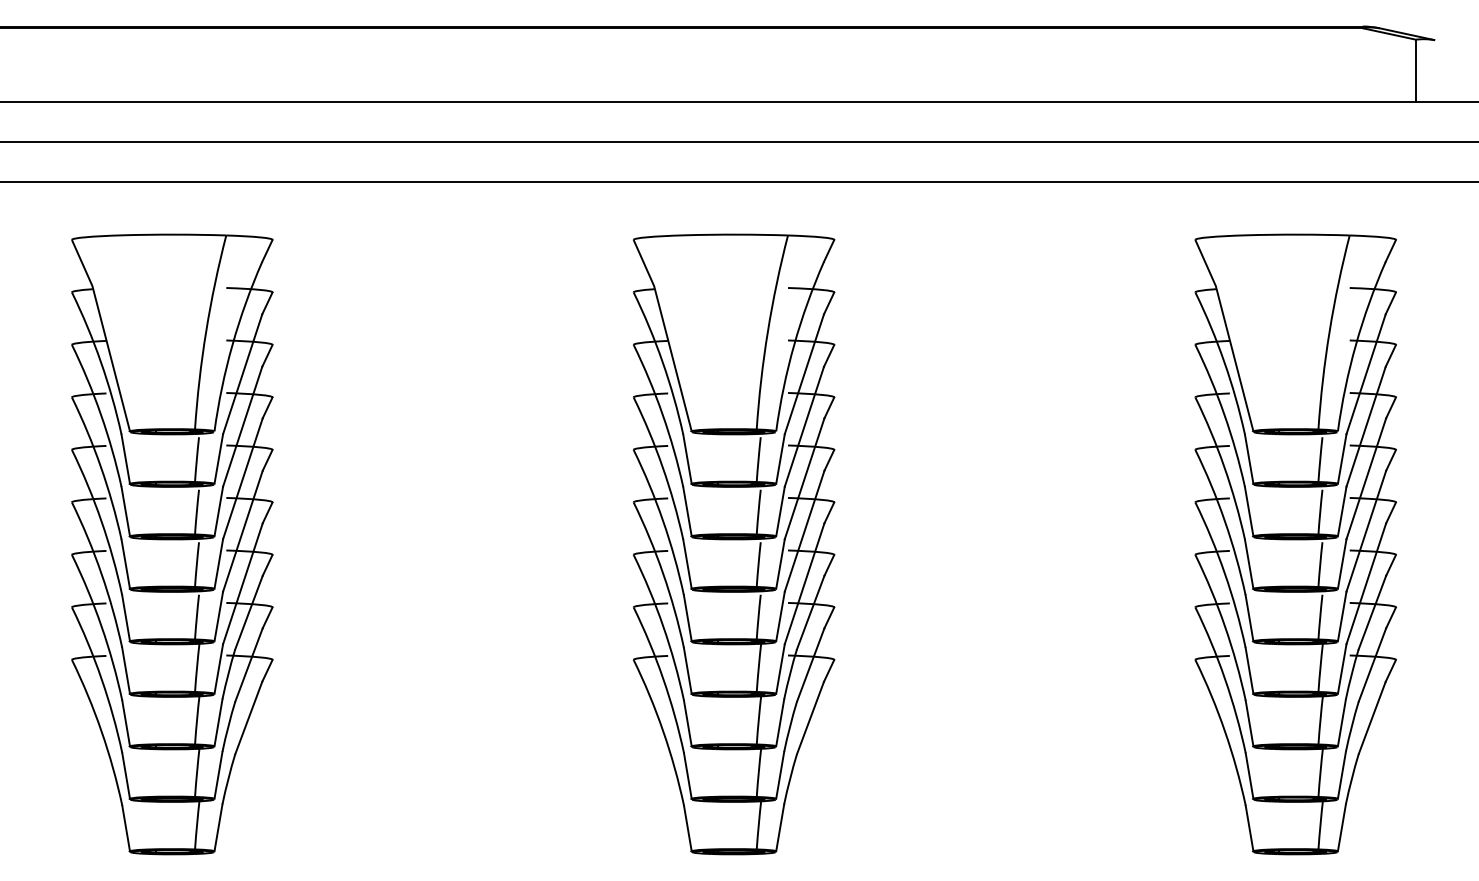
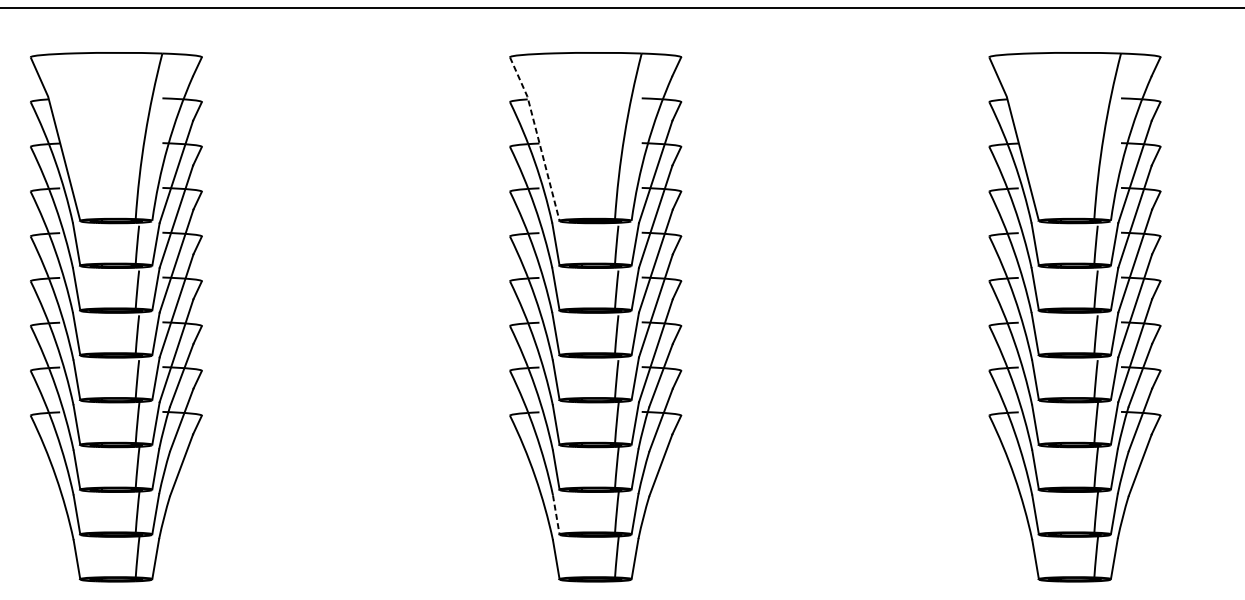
line: (666, 334) -> (538, 138), solid -> dashed
line: (687, 776) -> (555, 515), solid -> dashed

